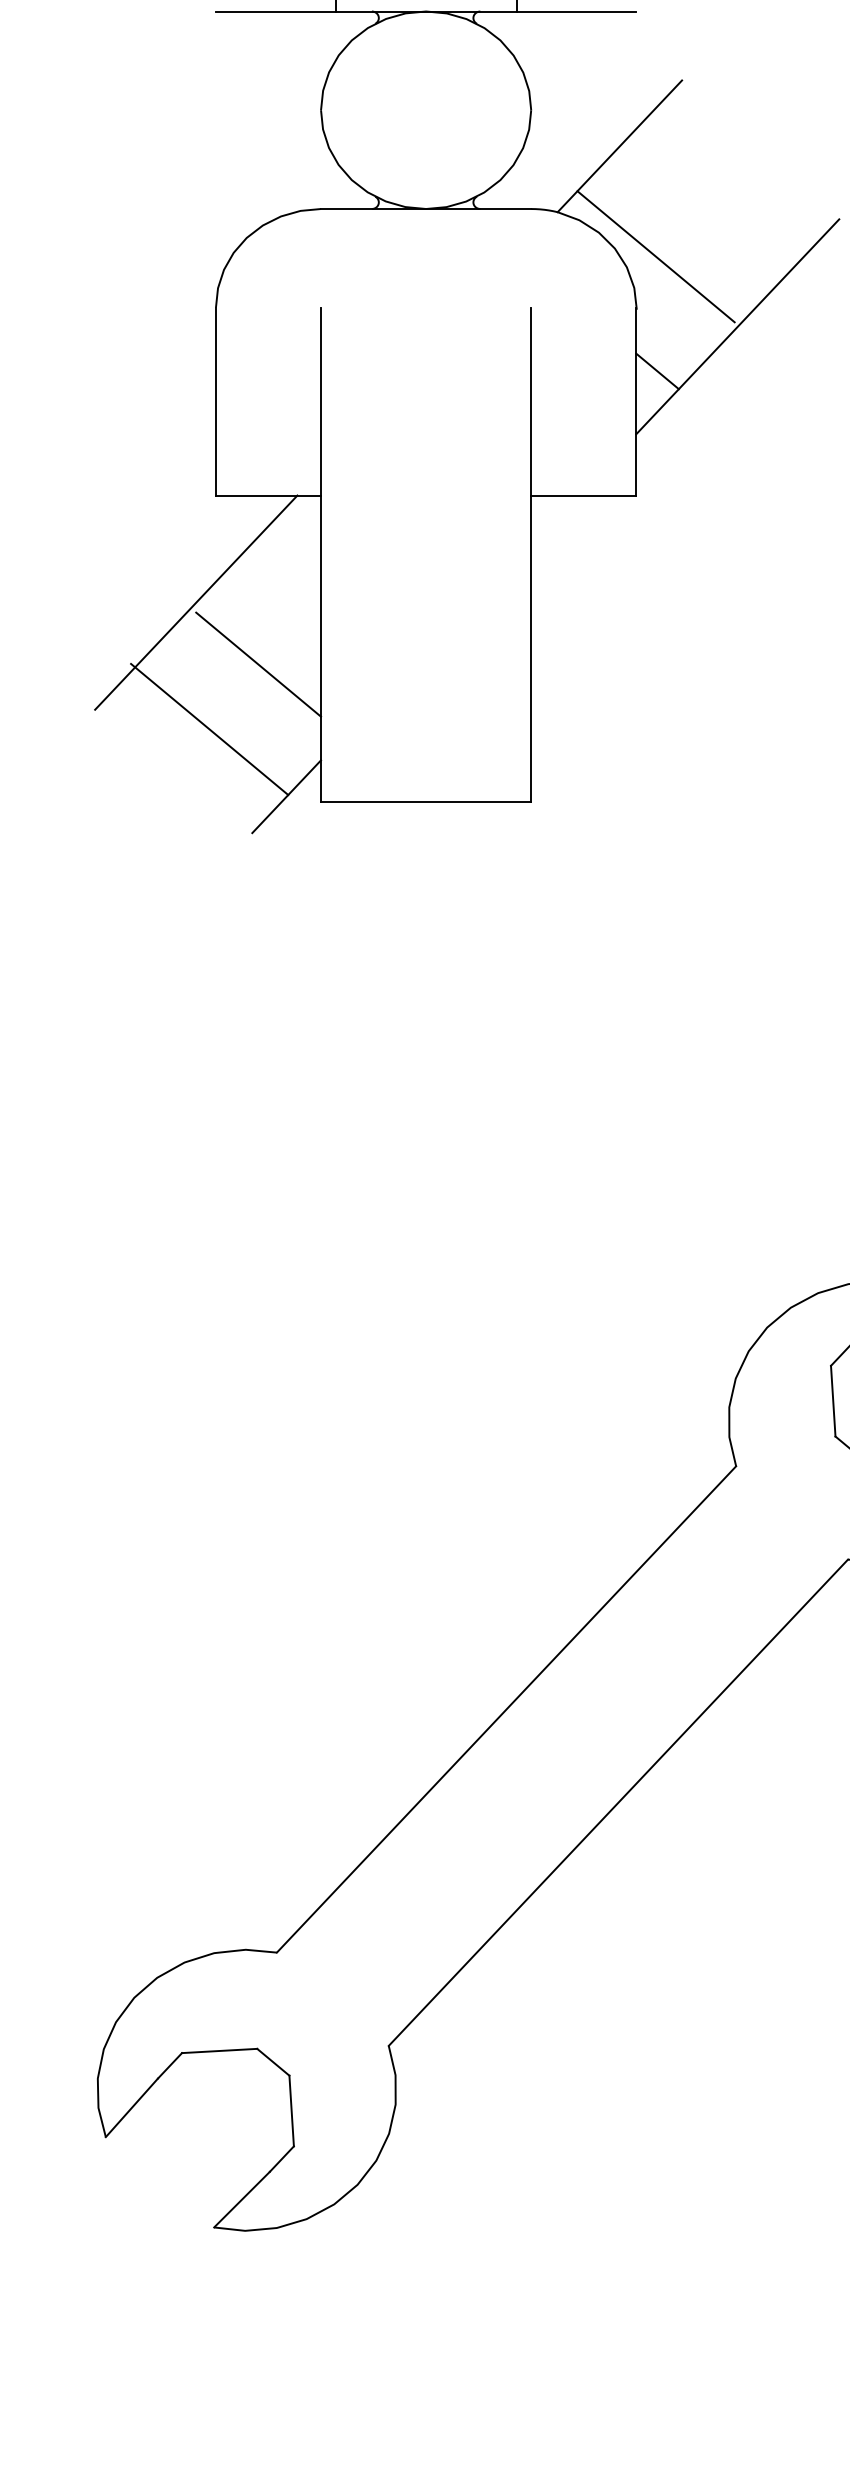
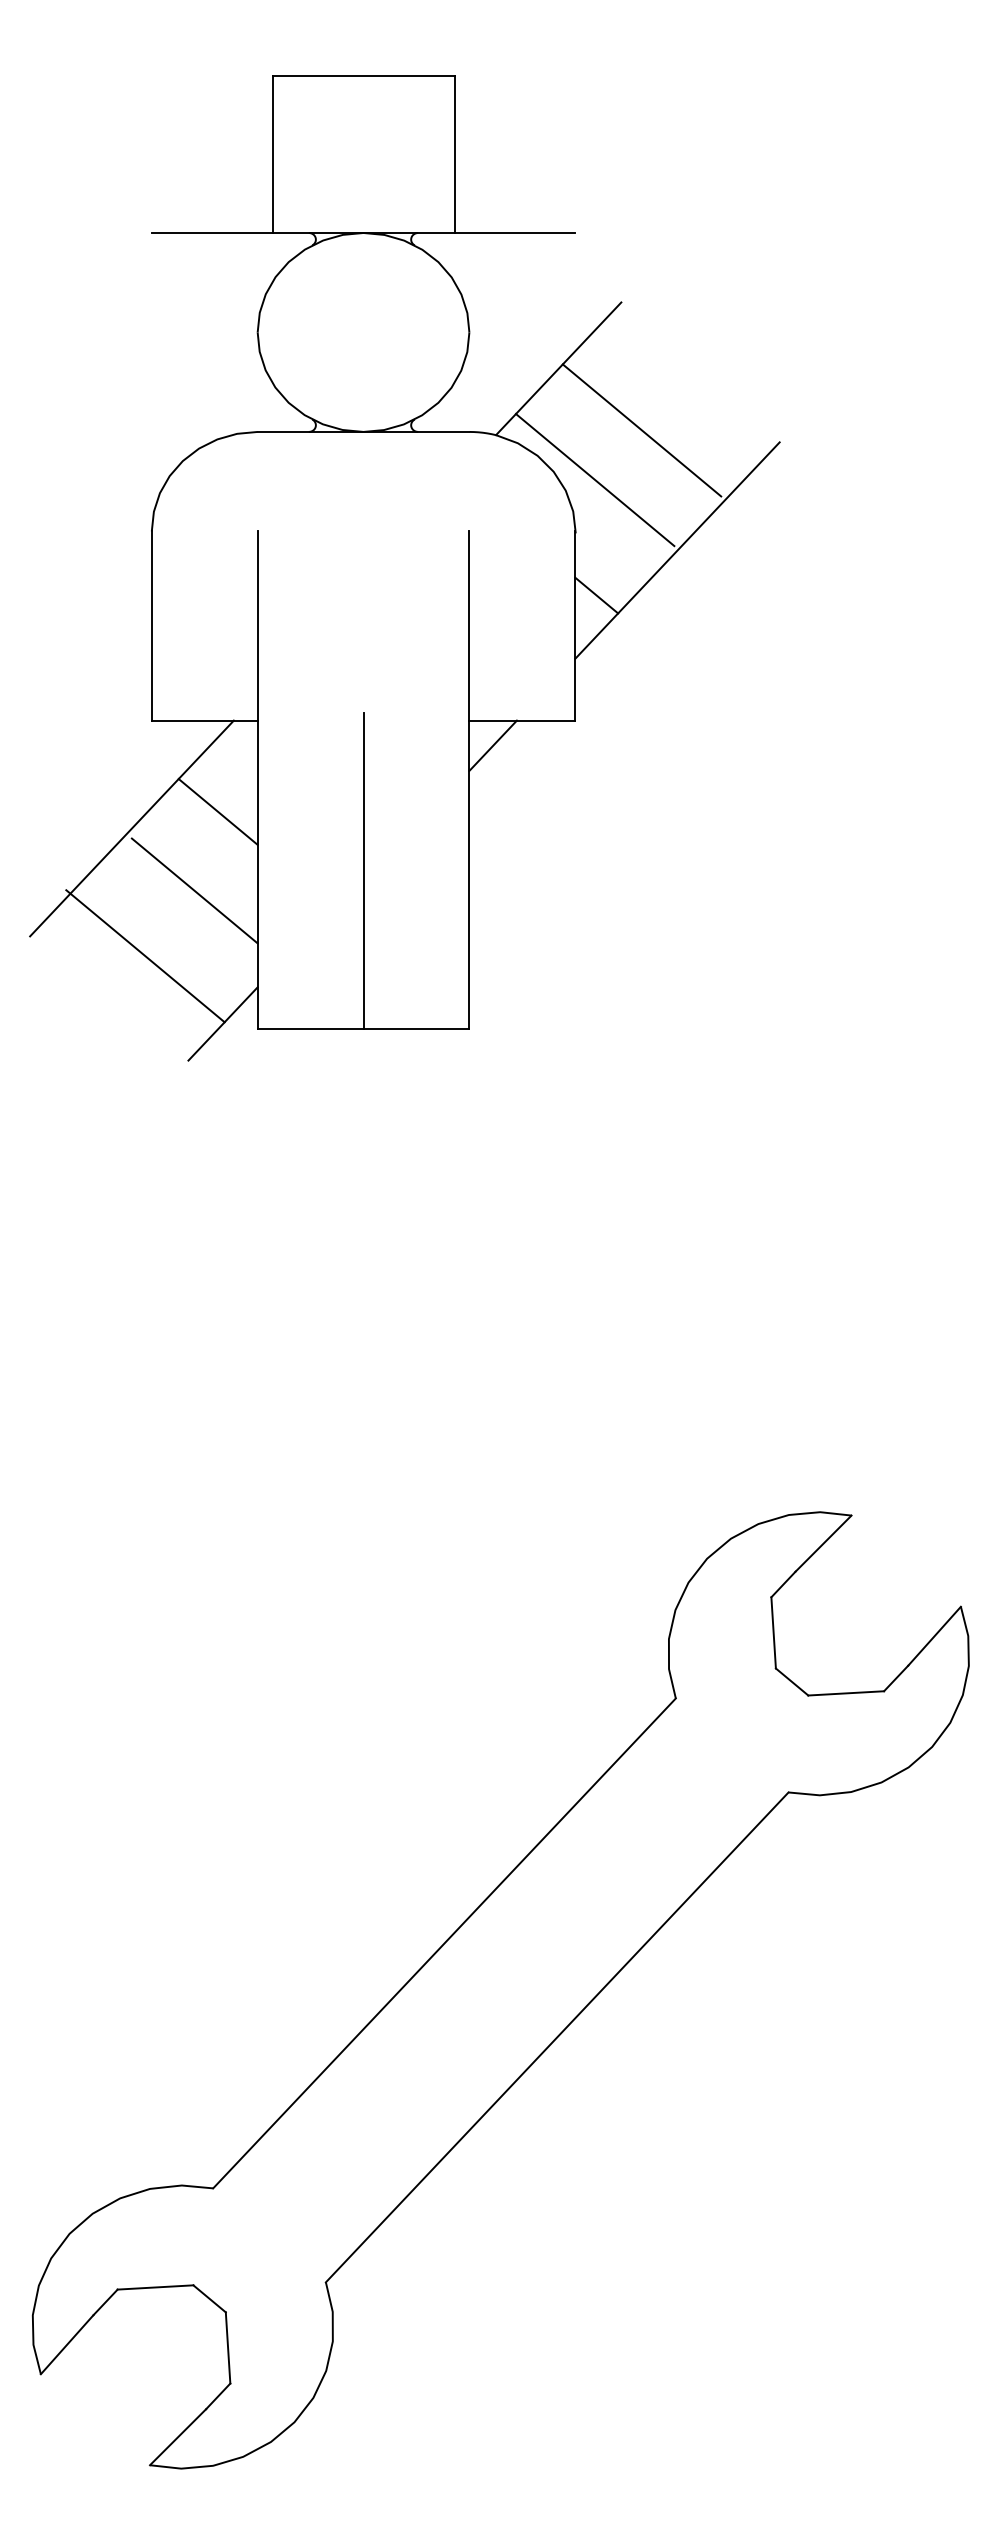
line: (702, 207) -> (641, 430), added
line: (554, 520) -> (492, 745), added
line: (281, 585) -> (217, 811), added
line: (426, 644) -> (363, 870), added

